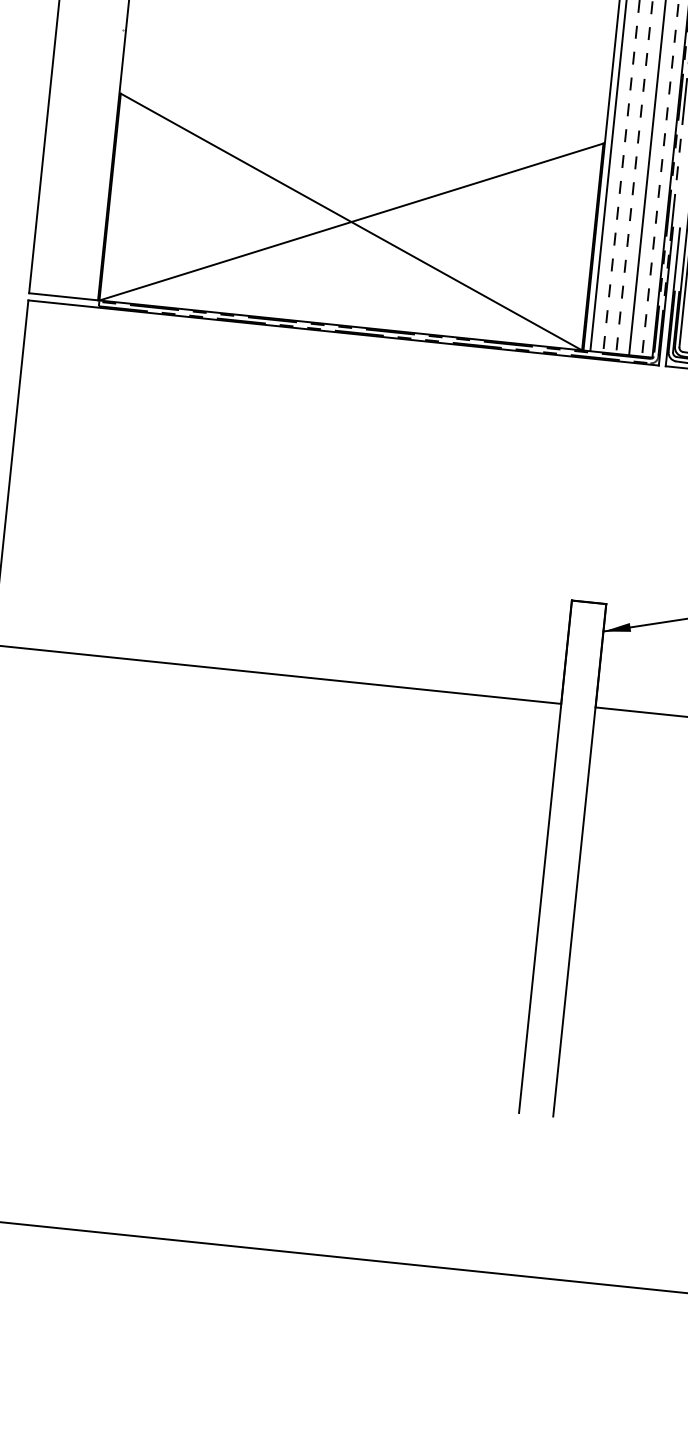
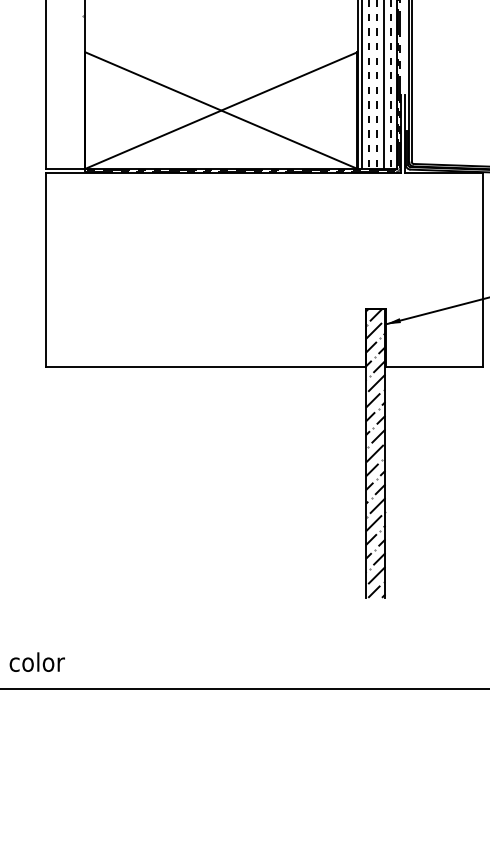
hatch: (562, 858) -> (375, 453), added

